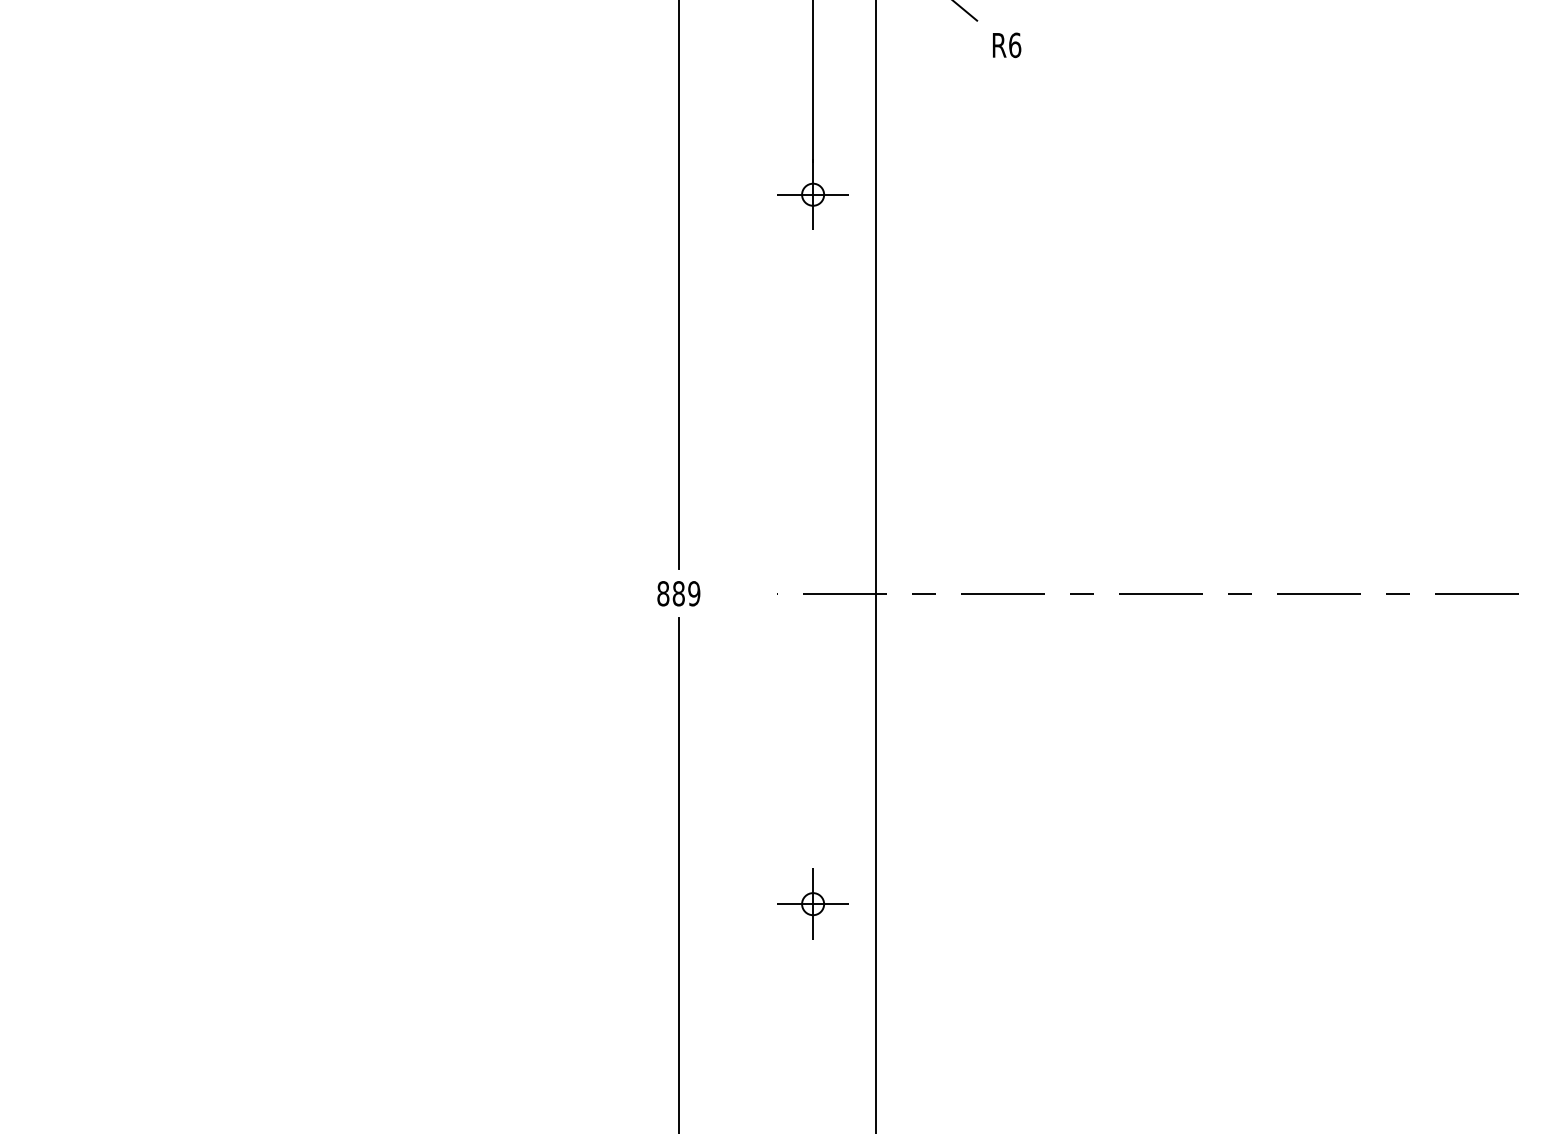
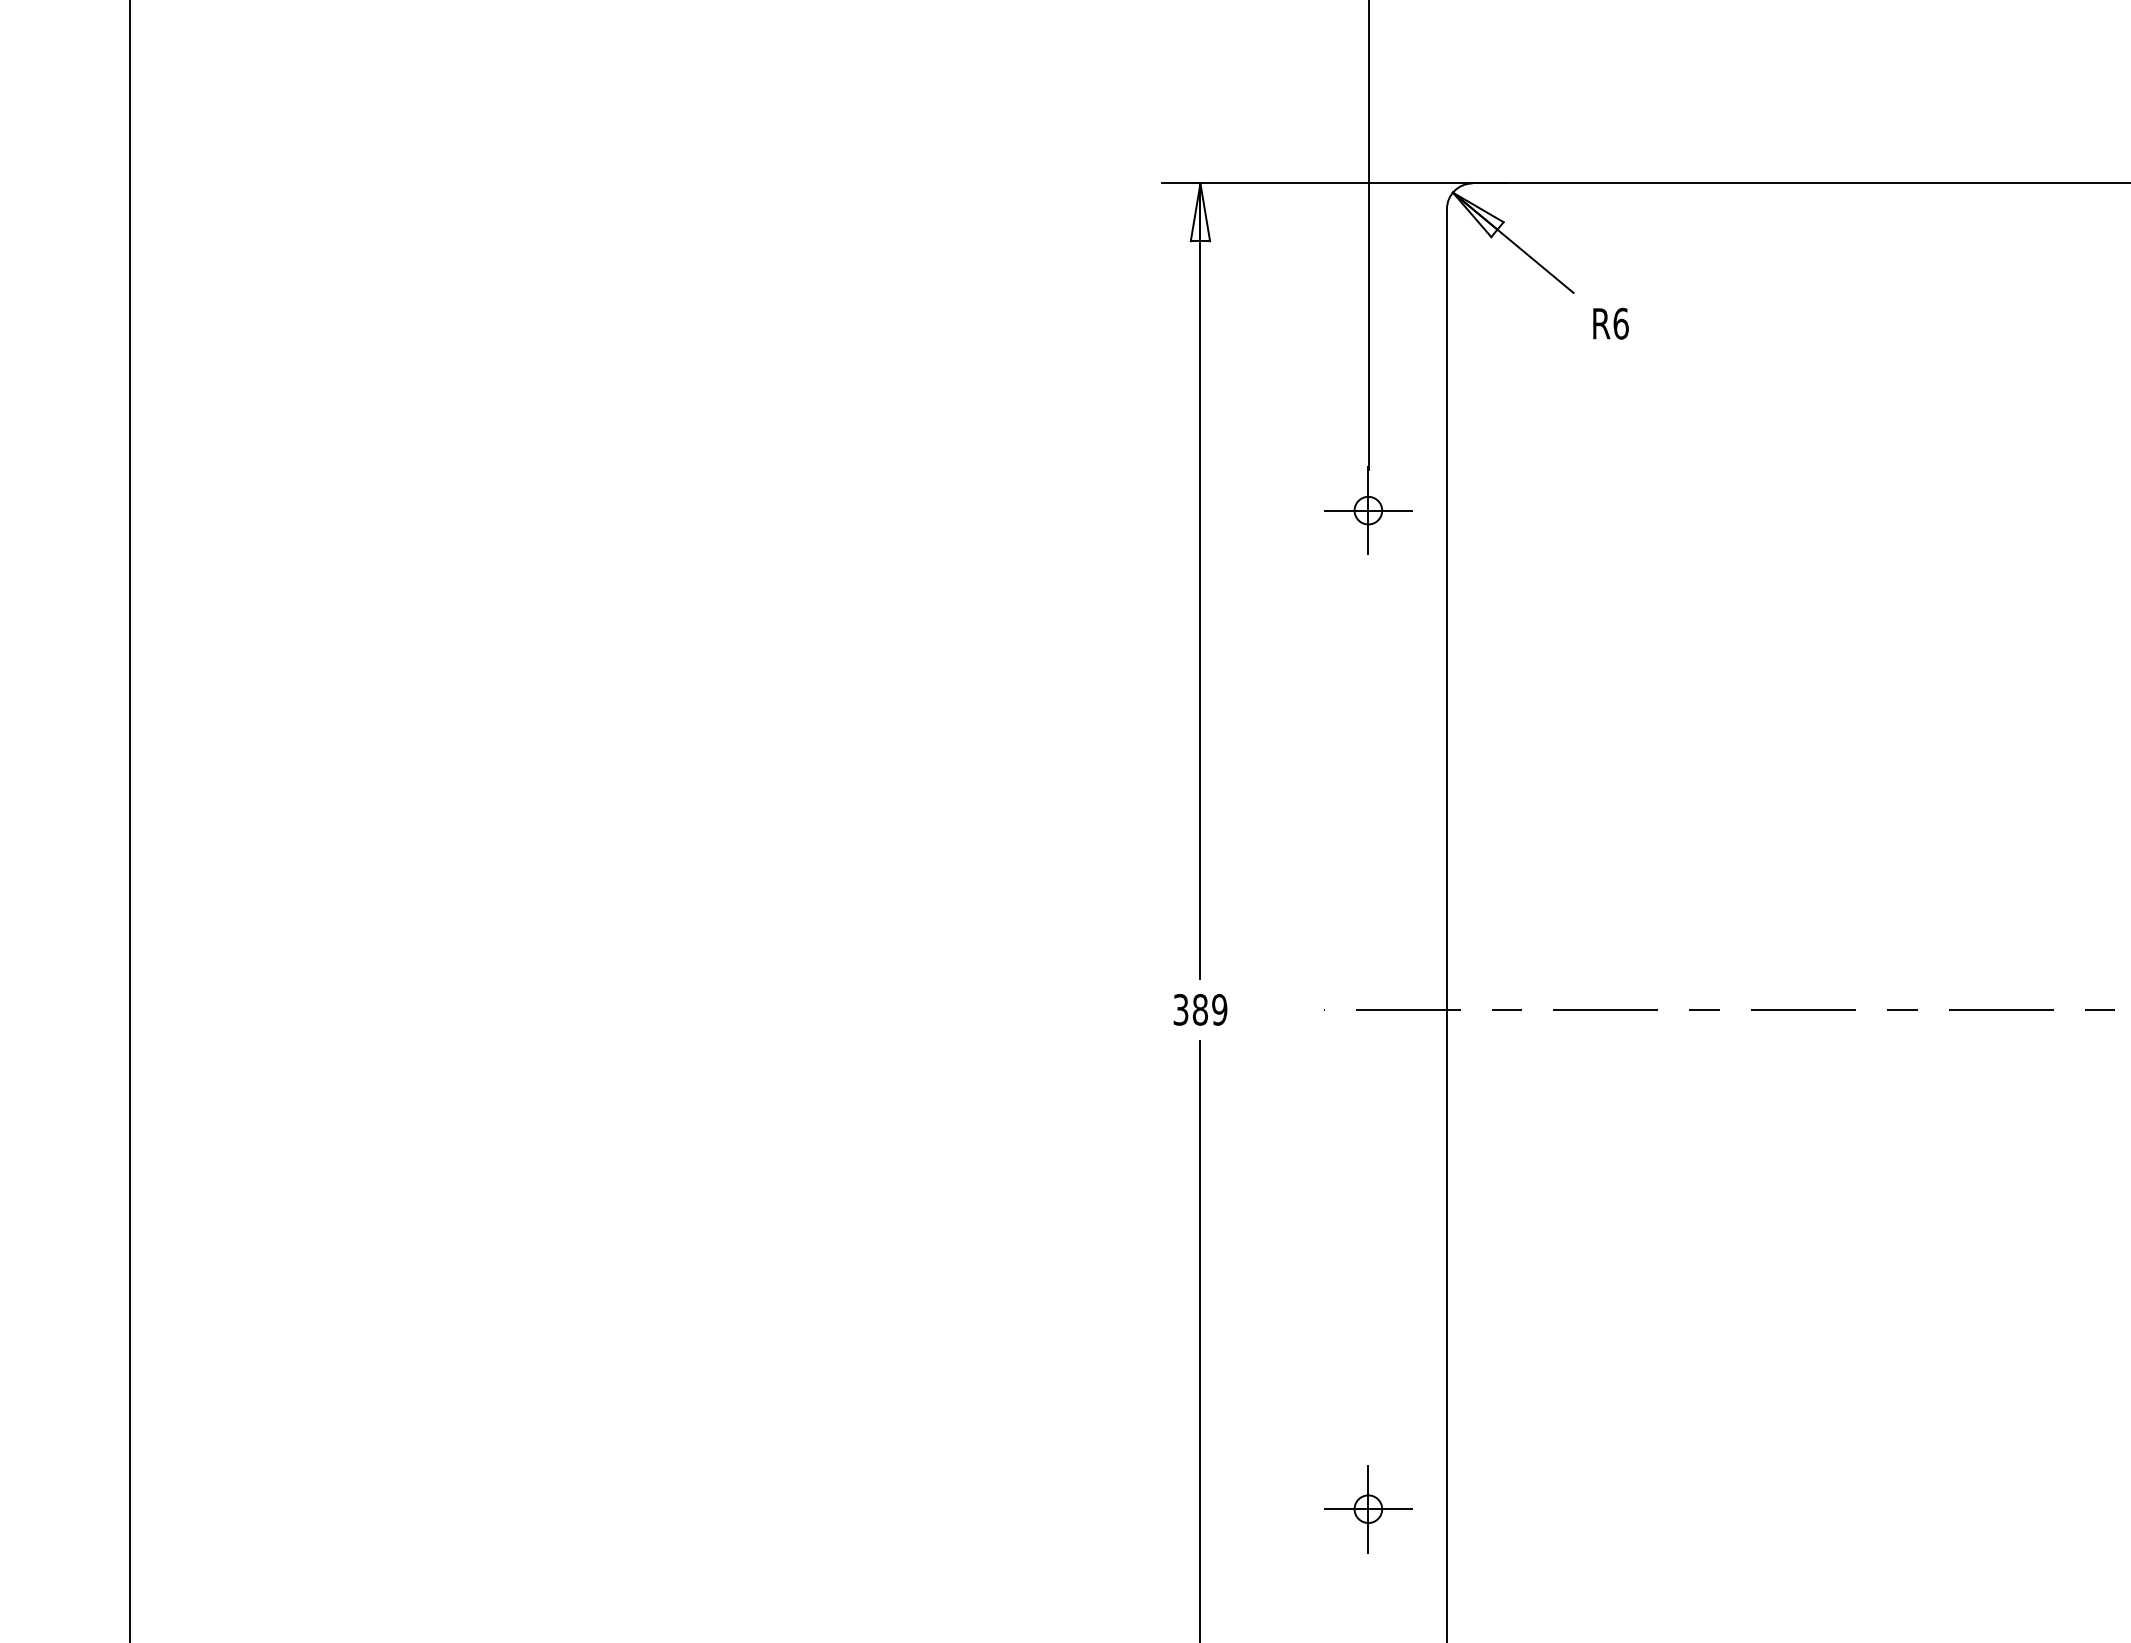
text: (662, 593) -> (1180, 1009), 889 -> 389
part: (813, 904) -> (1368, 1509), moved

